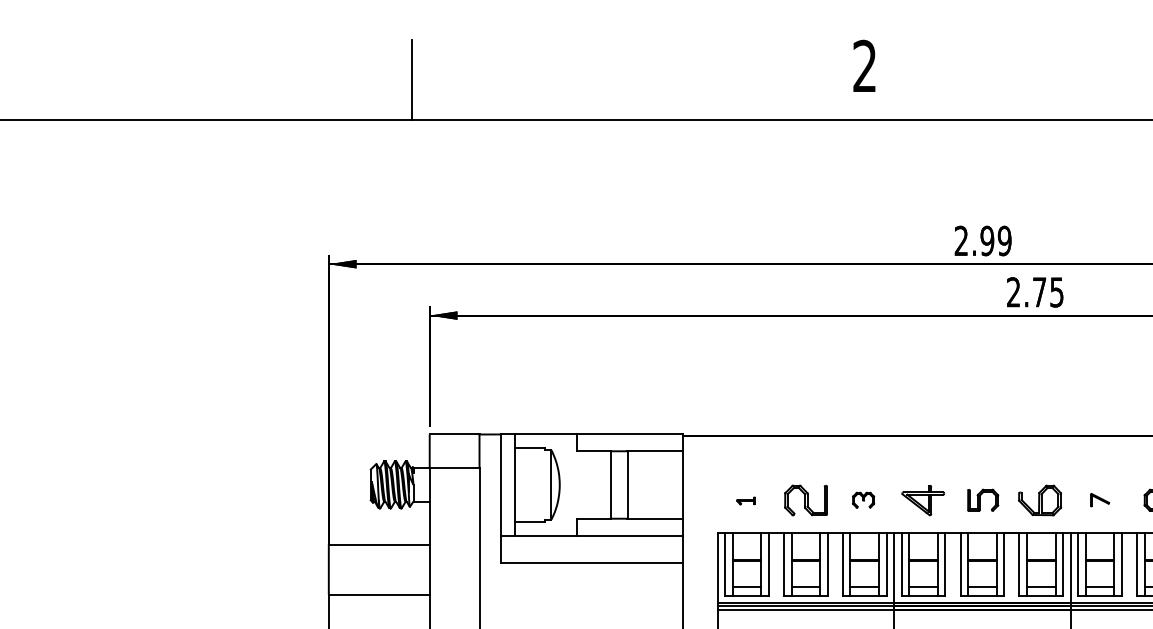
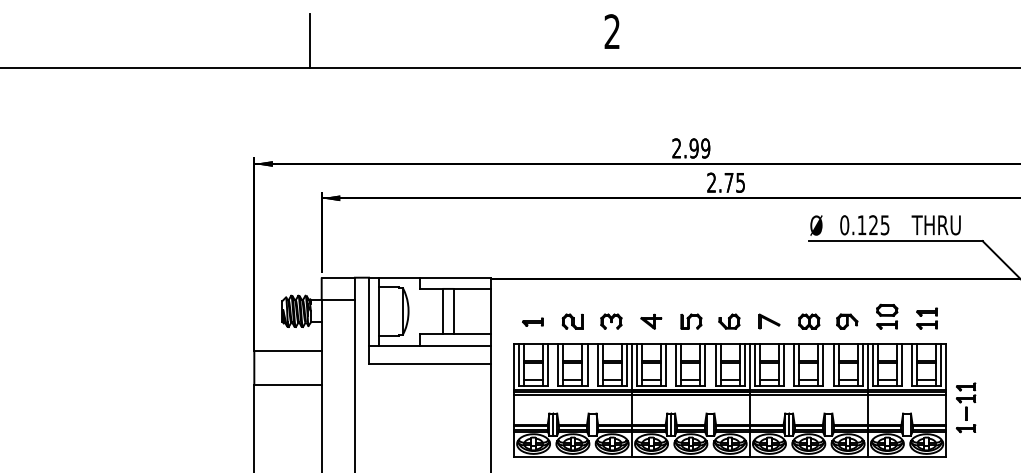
part: (745, 500) -> (532, 321), size x1.67
part: (805, 500) -> (572, 321), size x0.71
part: (863, 500) -> (611, 321), size x1.43
part: (923, 500) -> (651, 321), size x0.71
part: (1040, 500) -> (729, 321), size x0.71
part: (1100, 500) -> (769, 321), size x1.67

